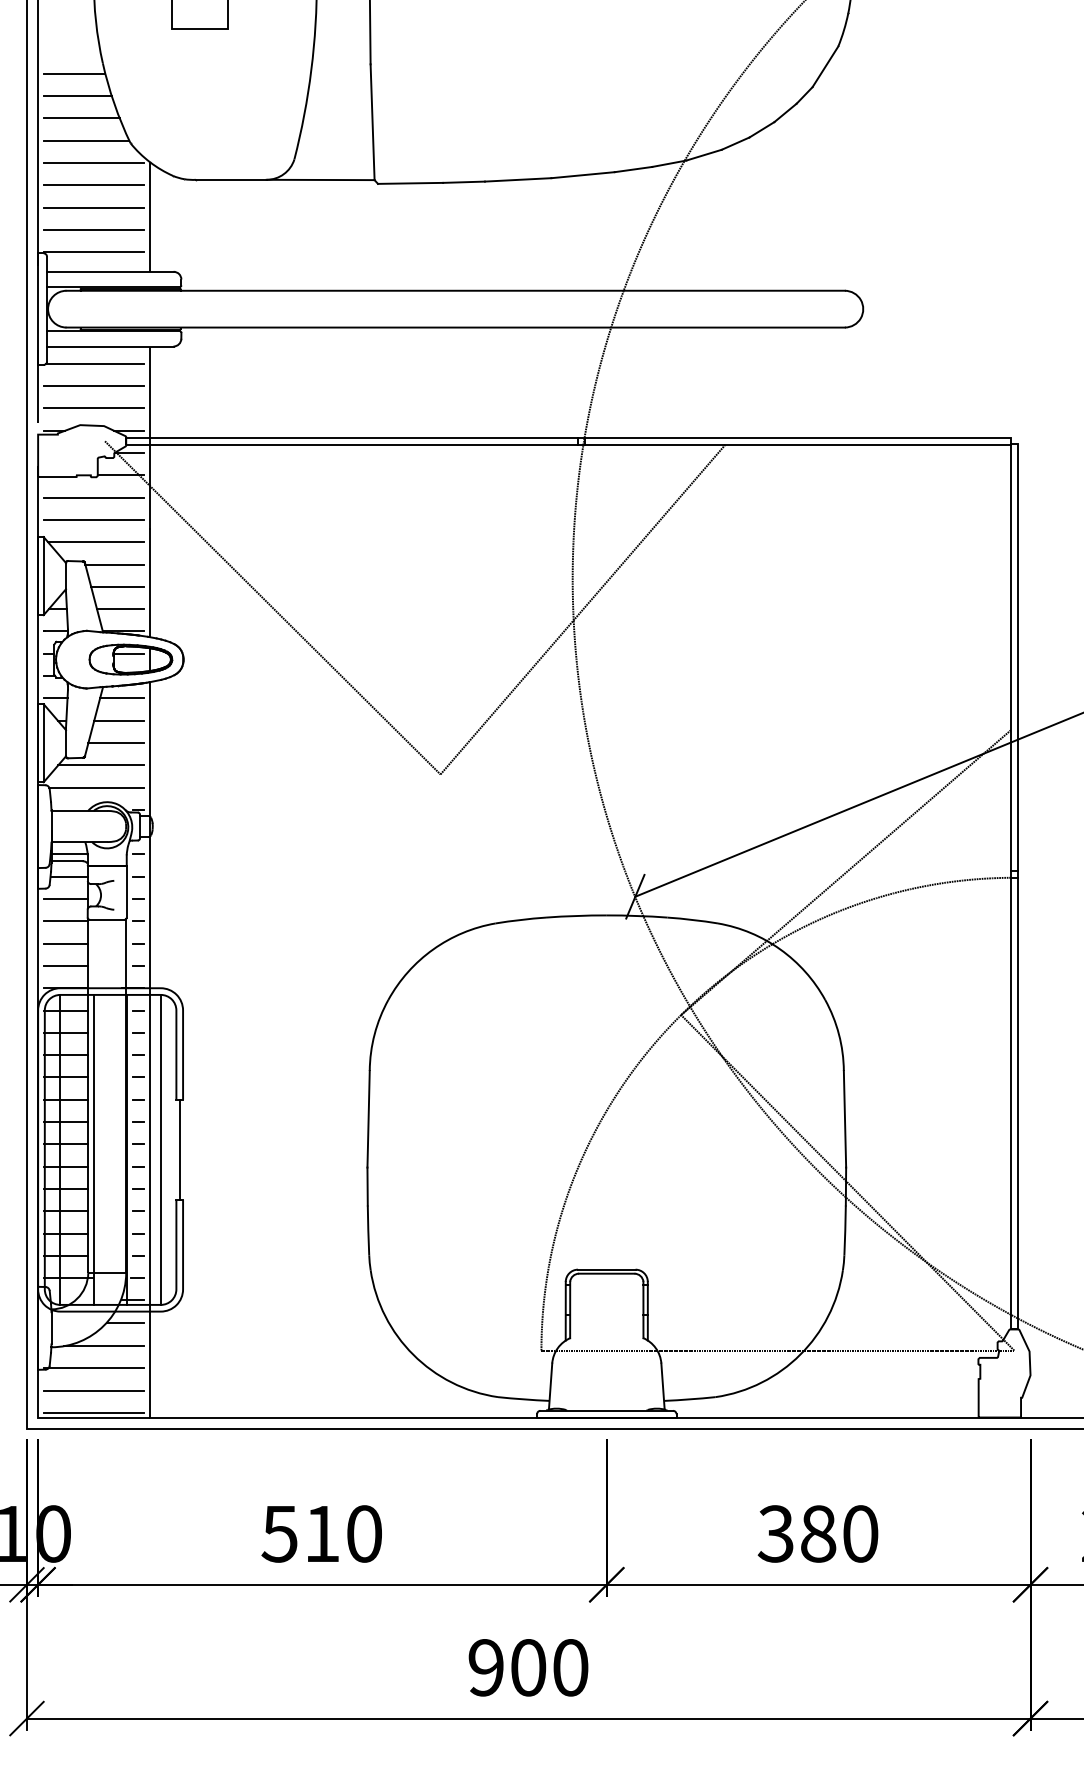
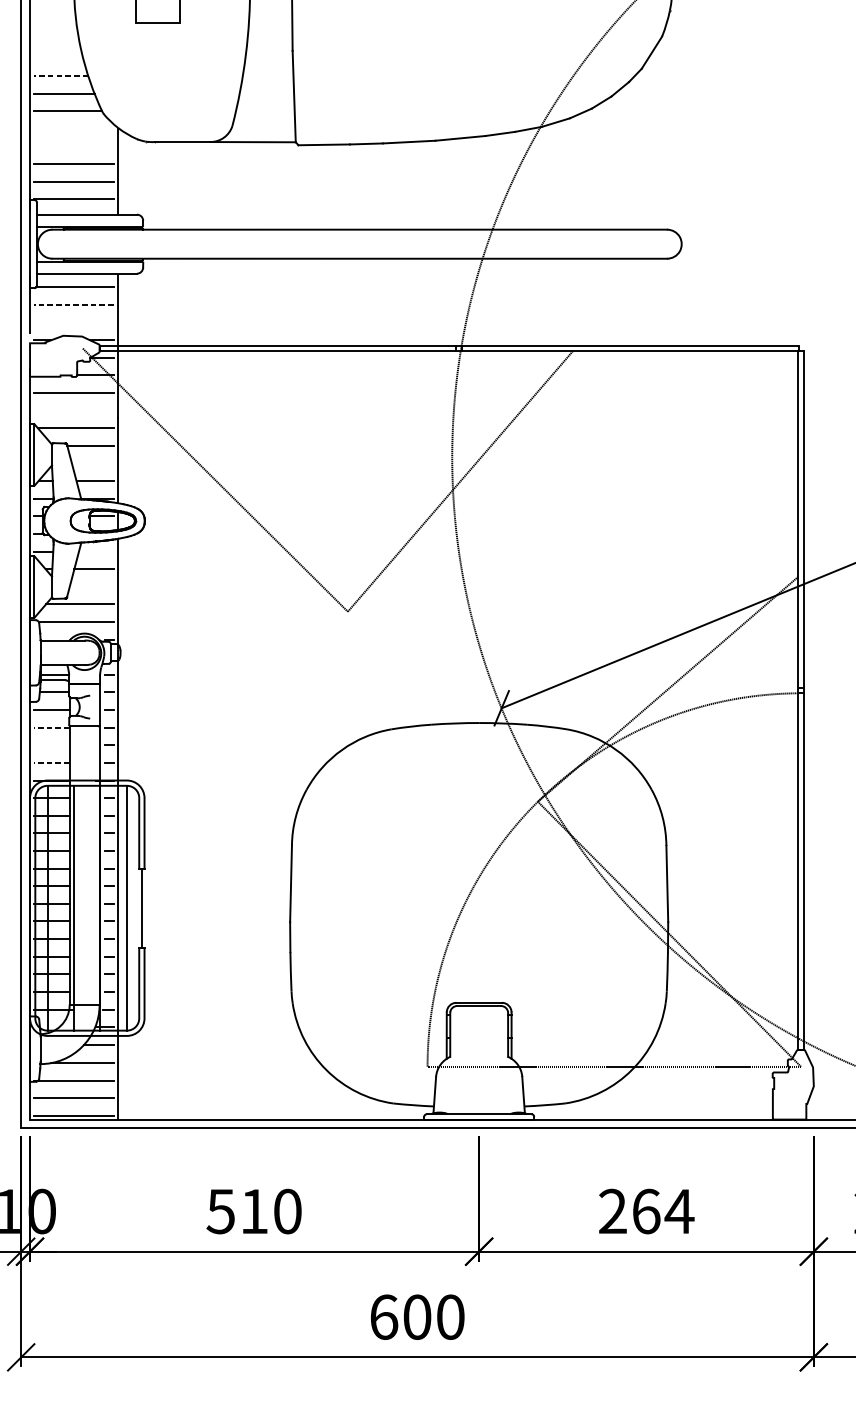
line: (74, 73) -> (58, 58), removed
line: (77, 96) -> (61, 76), solid -> dashed
line: (93, 163) -> (73, 129), removed
line: (93, 185) -> (73, 146), removed
line: (93, 386) -> (73, 305), solid -> dashed
line: (93, 408) -> (73, 322), removed
line: (93, 519) -> (73, 410), removed
line: (117, 586) -> (92, 463), removed
line: (122, 698) -> (96, 551), removed
line: (116, 742) -> (91, 586), removed
line: (65, 921) -> (51, 727), solid -> dashed
line: (65, 943) -> (51, 745), removed
line: (65, 965) -> (51, 762), solid -> dashed
text: (818, 1533) -> (646, 1211), 380 -> 264
text: (486, 1667) -> (384, 1317), 900 -> 600

